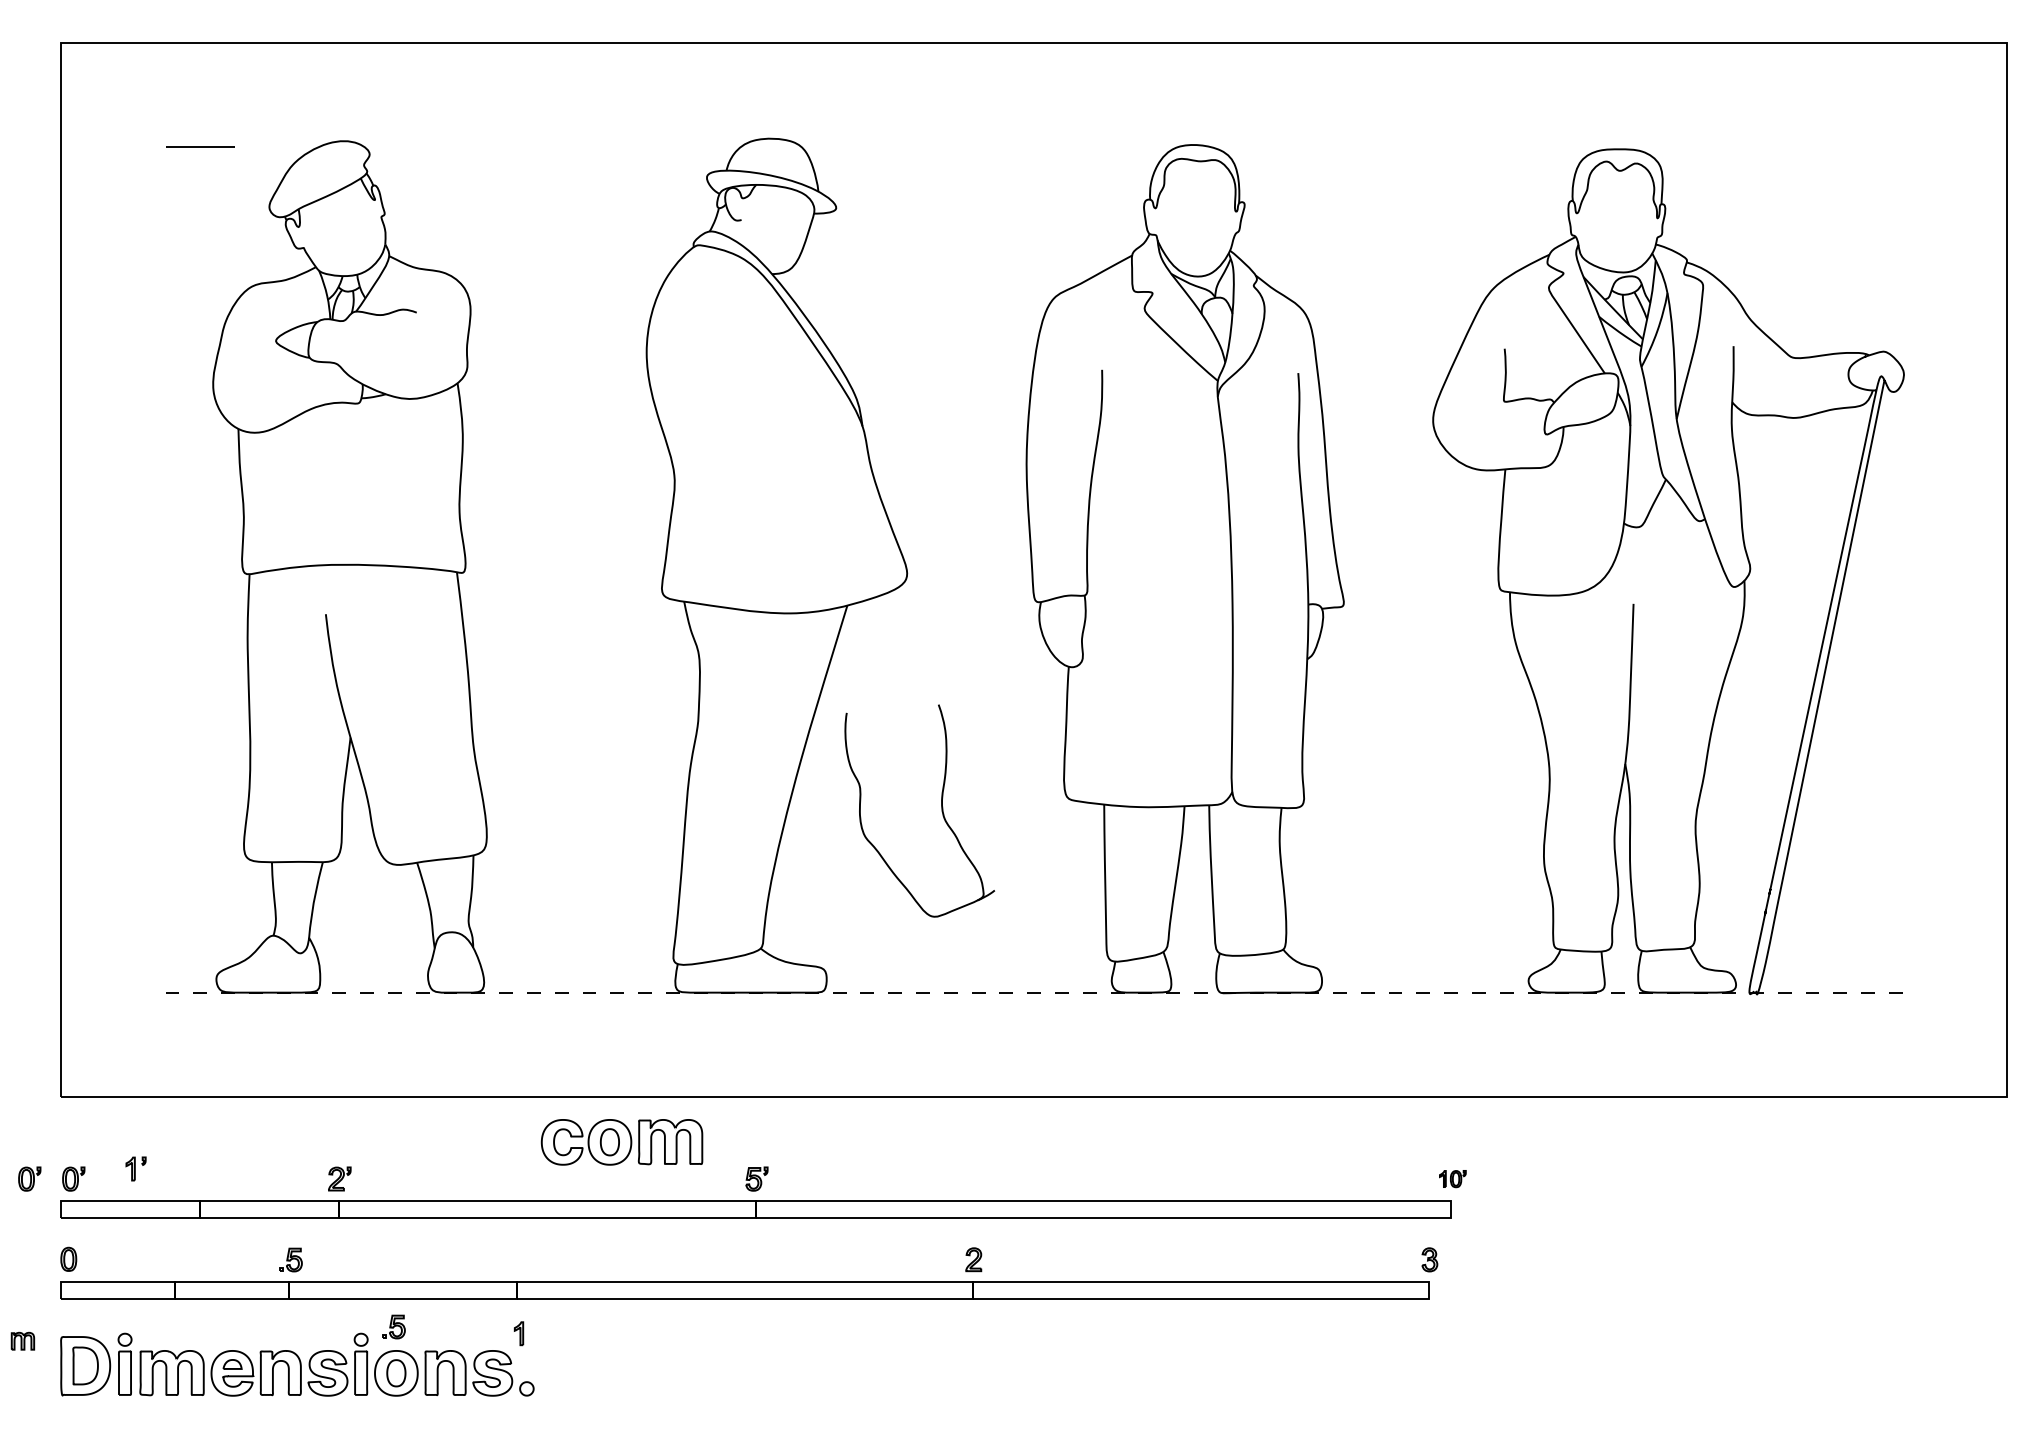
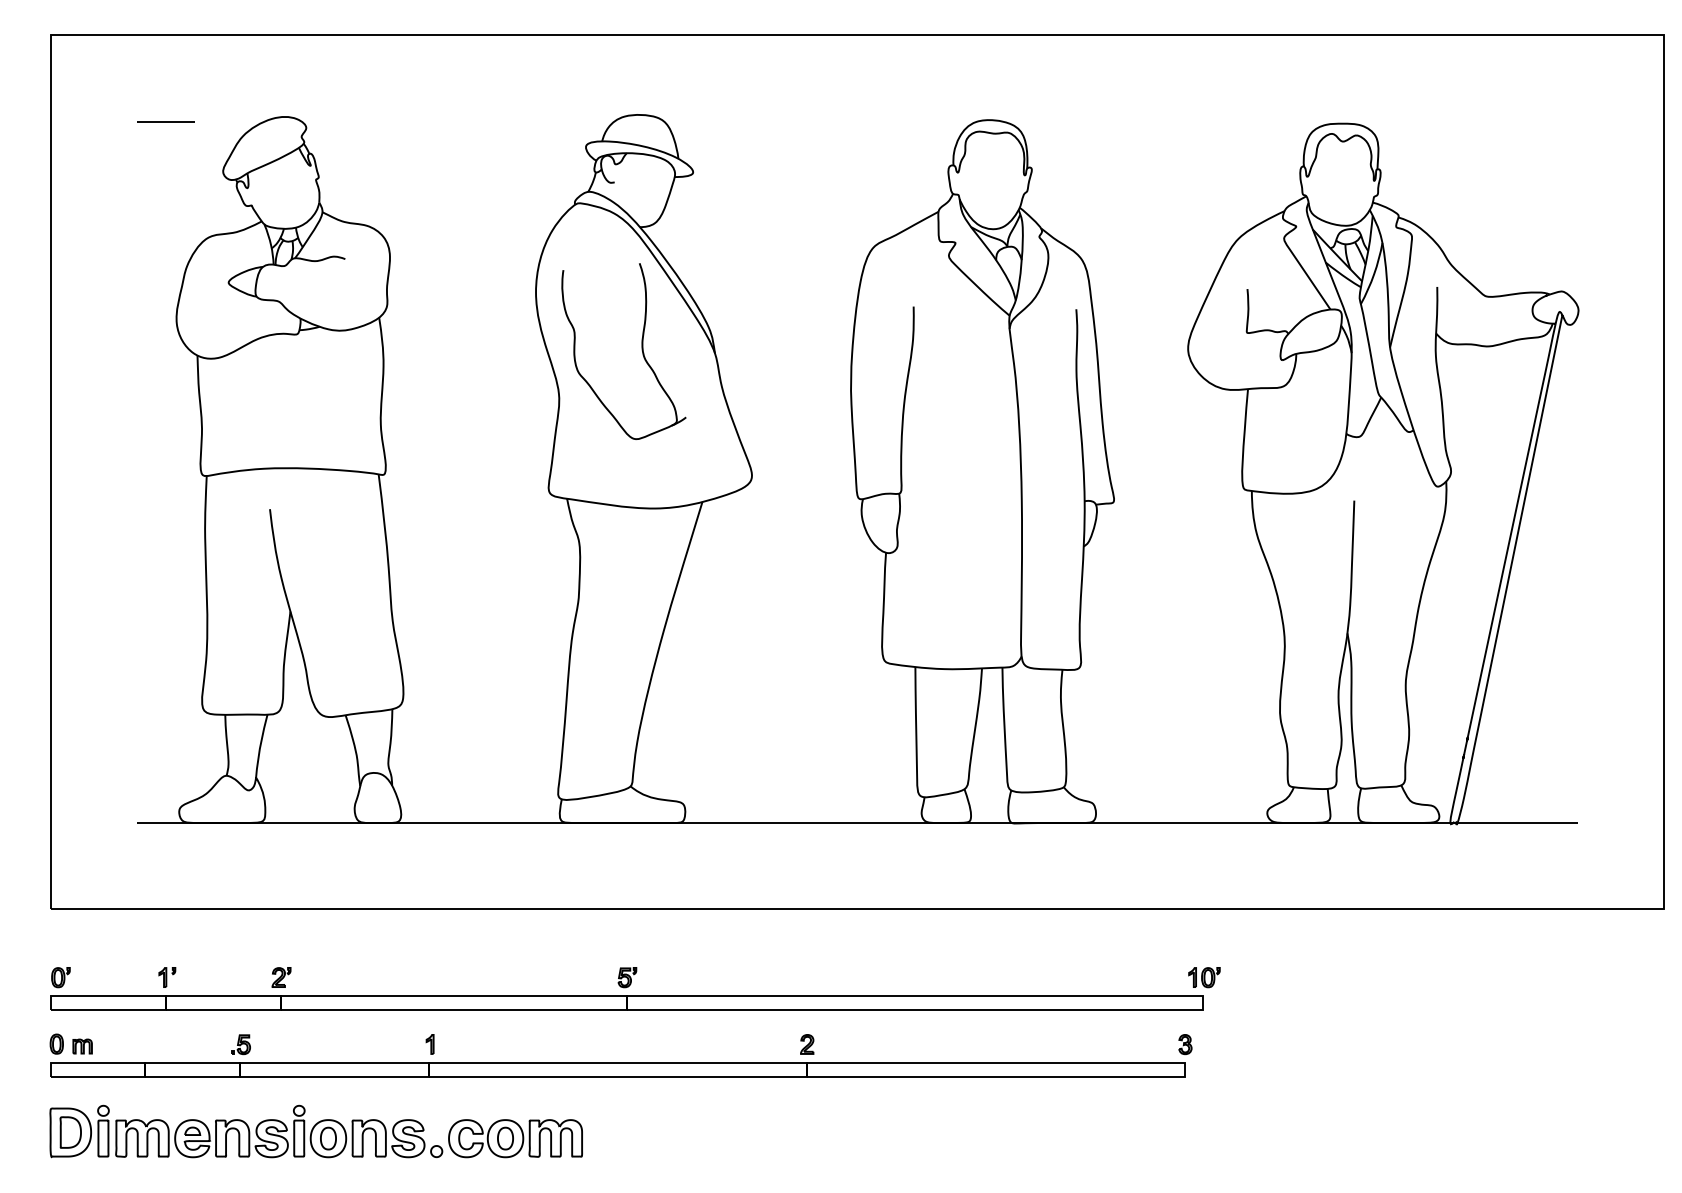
part: (941, 810) -> (641, 351), moved
line: (1034, 992) -> (857, 822), dashed -> solid
part: (621, 1142) -> (515, 1138), moved
part: (135, 1168) -> (166, 977), moved
part: (29, 1178) -> (24, 977), removed
part: (1452, 1178) -> (1204, 977), size x1.43
part: (393, 1326) -> (326, 1099), removed
part: (518, 1333) -> (429, 1044), moved
part: (22, 1340) -> (82, 1045), moved

